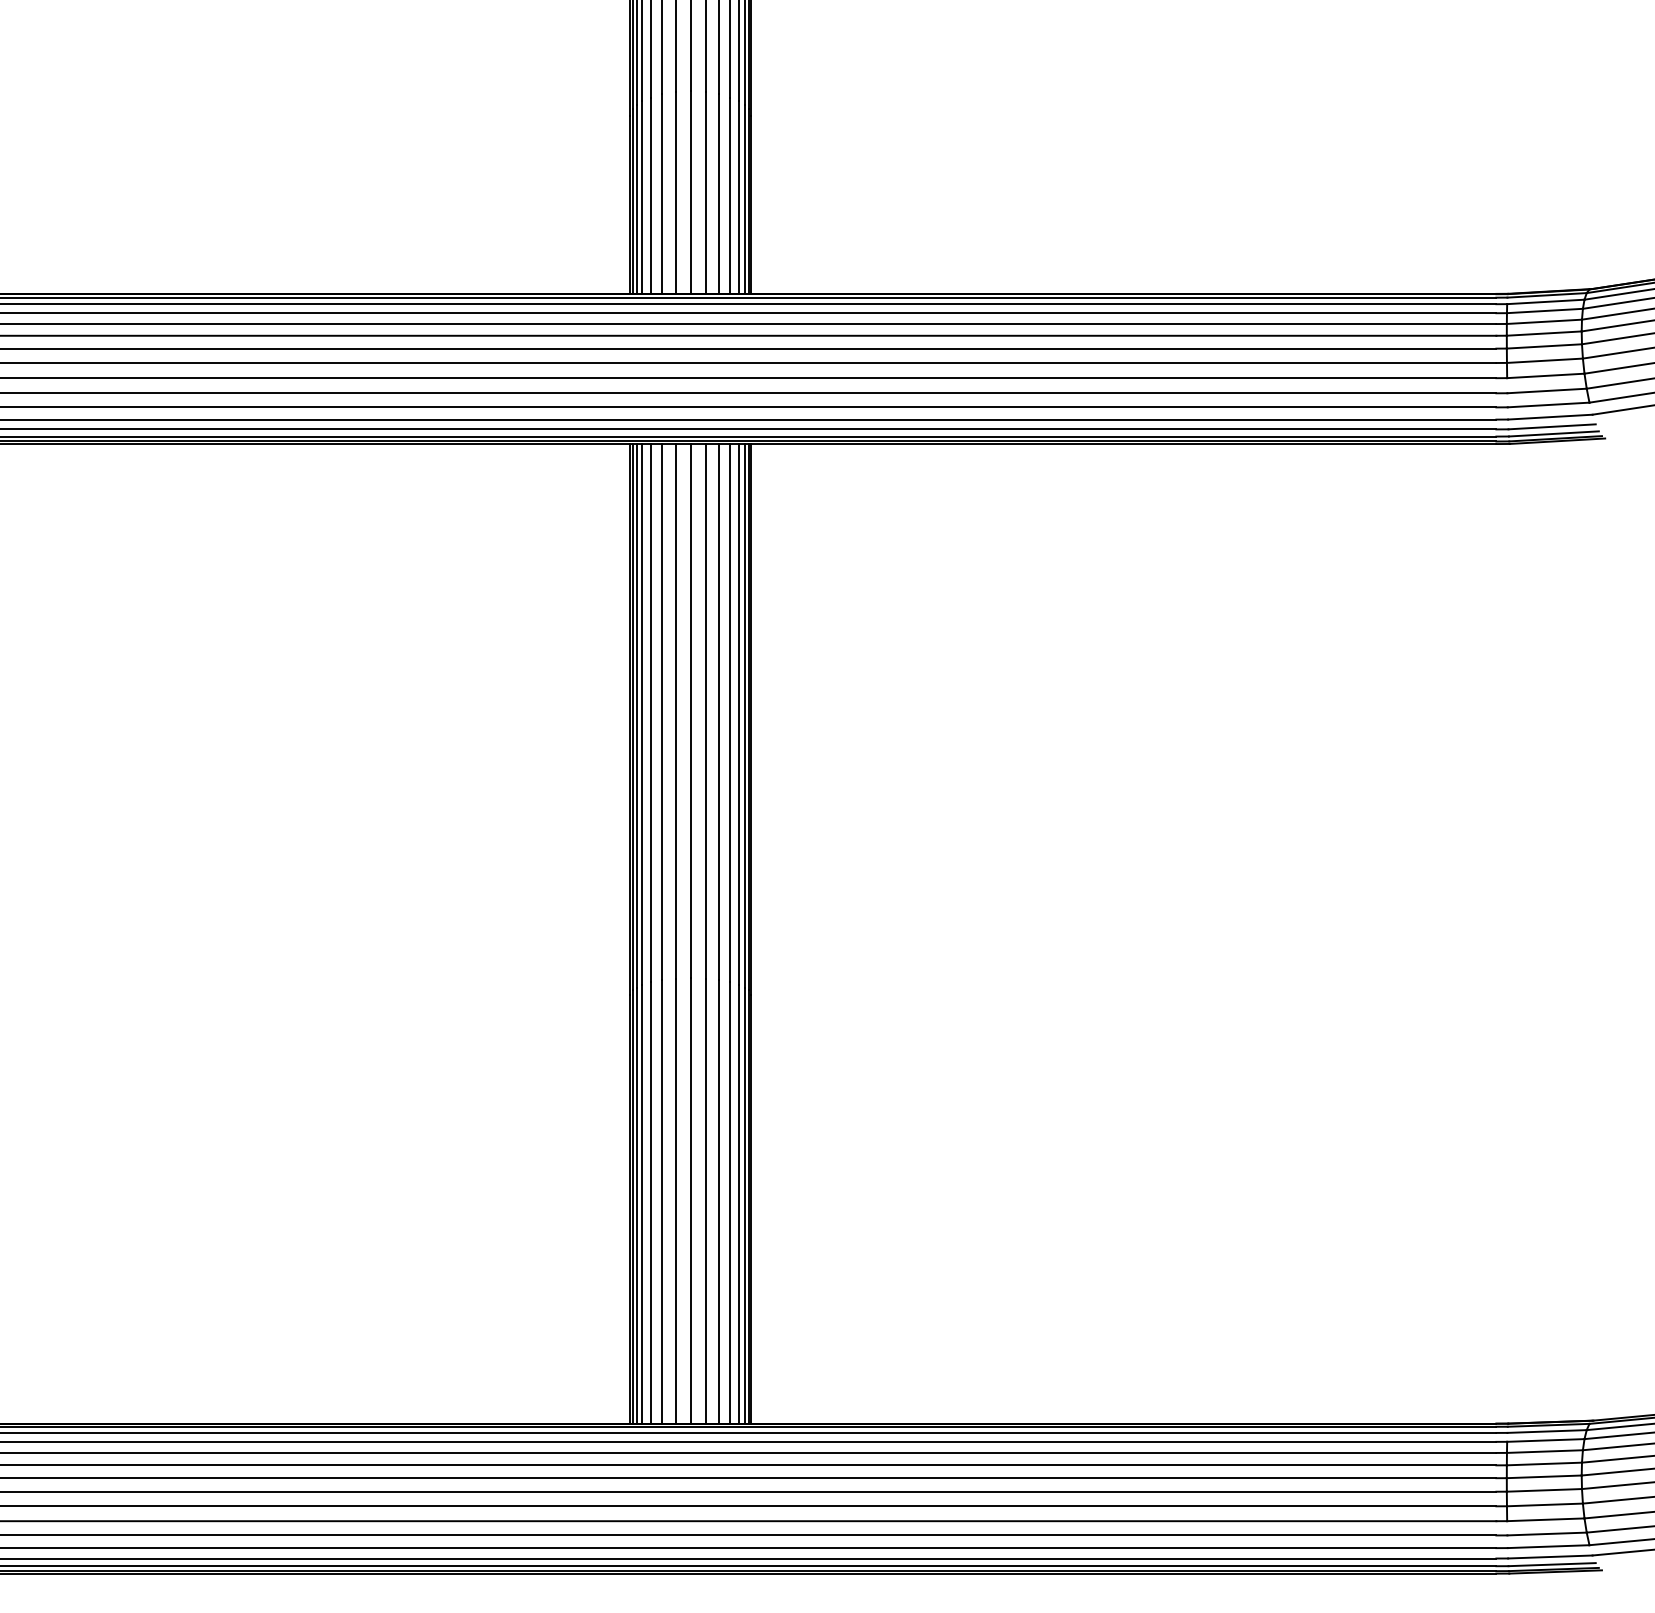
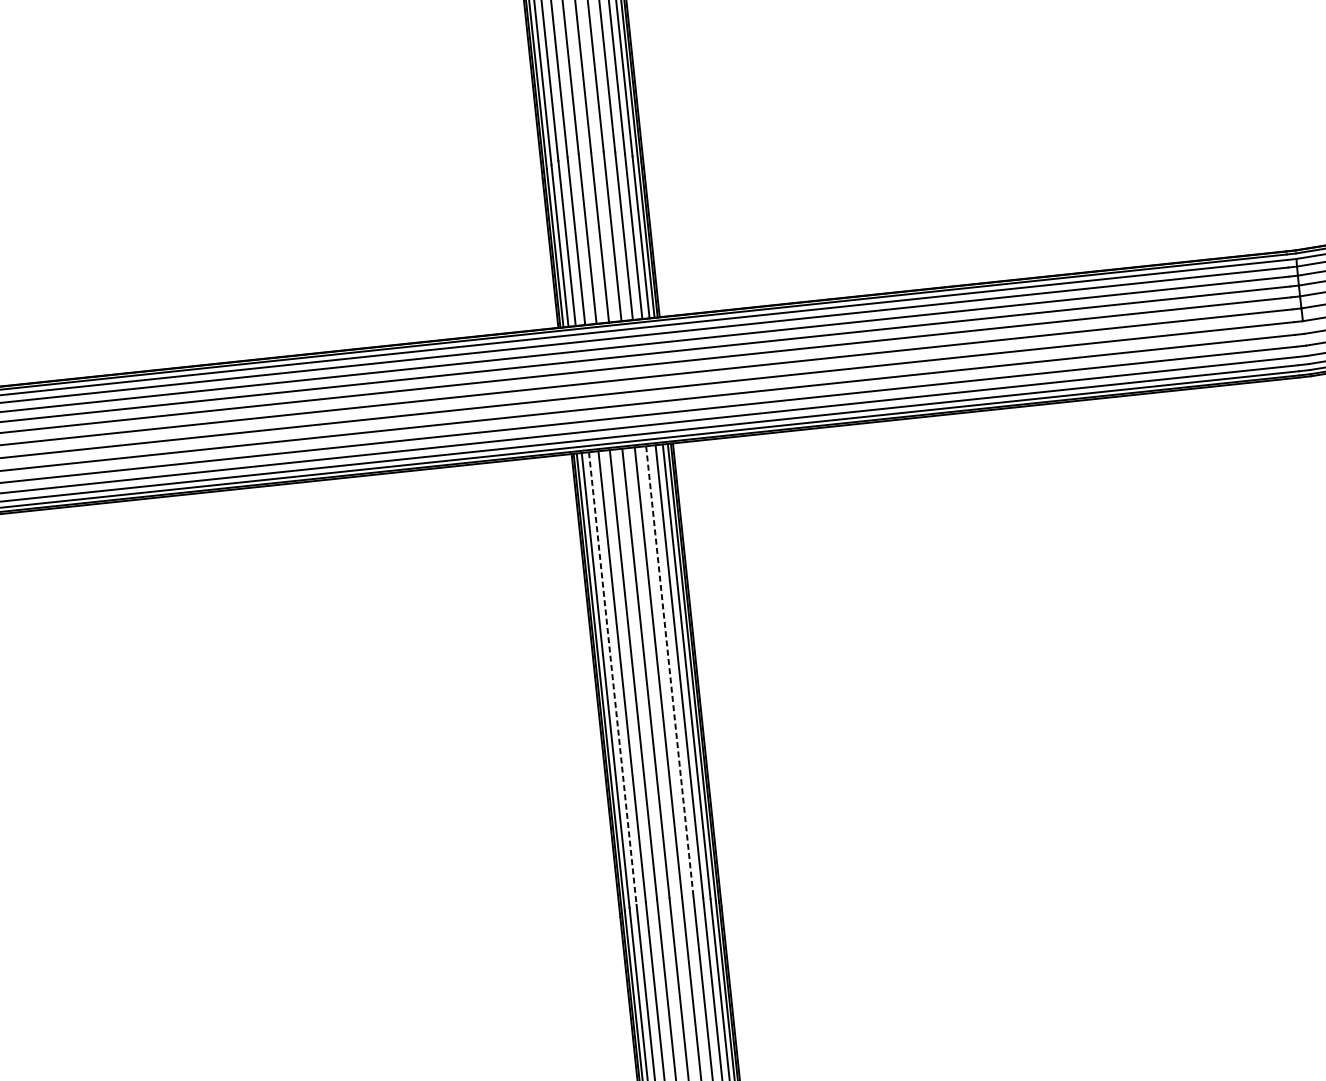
line: (719, 712) -> (670, 671), solid -> dashed
line: (651, 713) -> (613, 678), solid -> dashed

